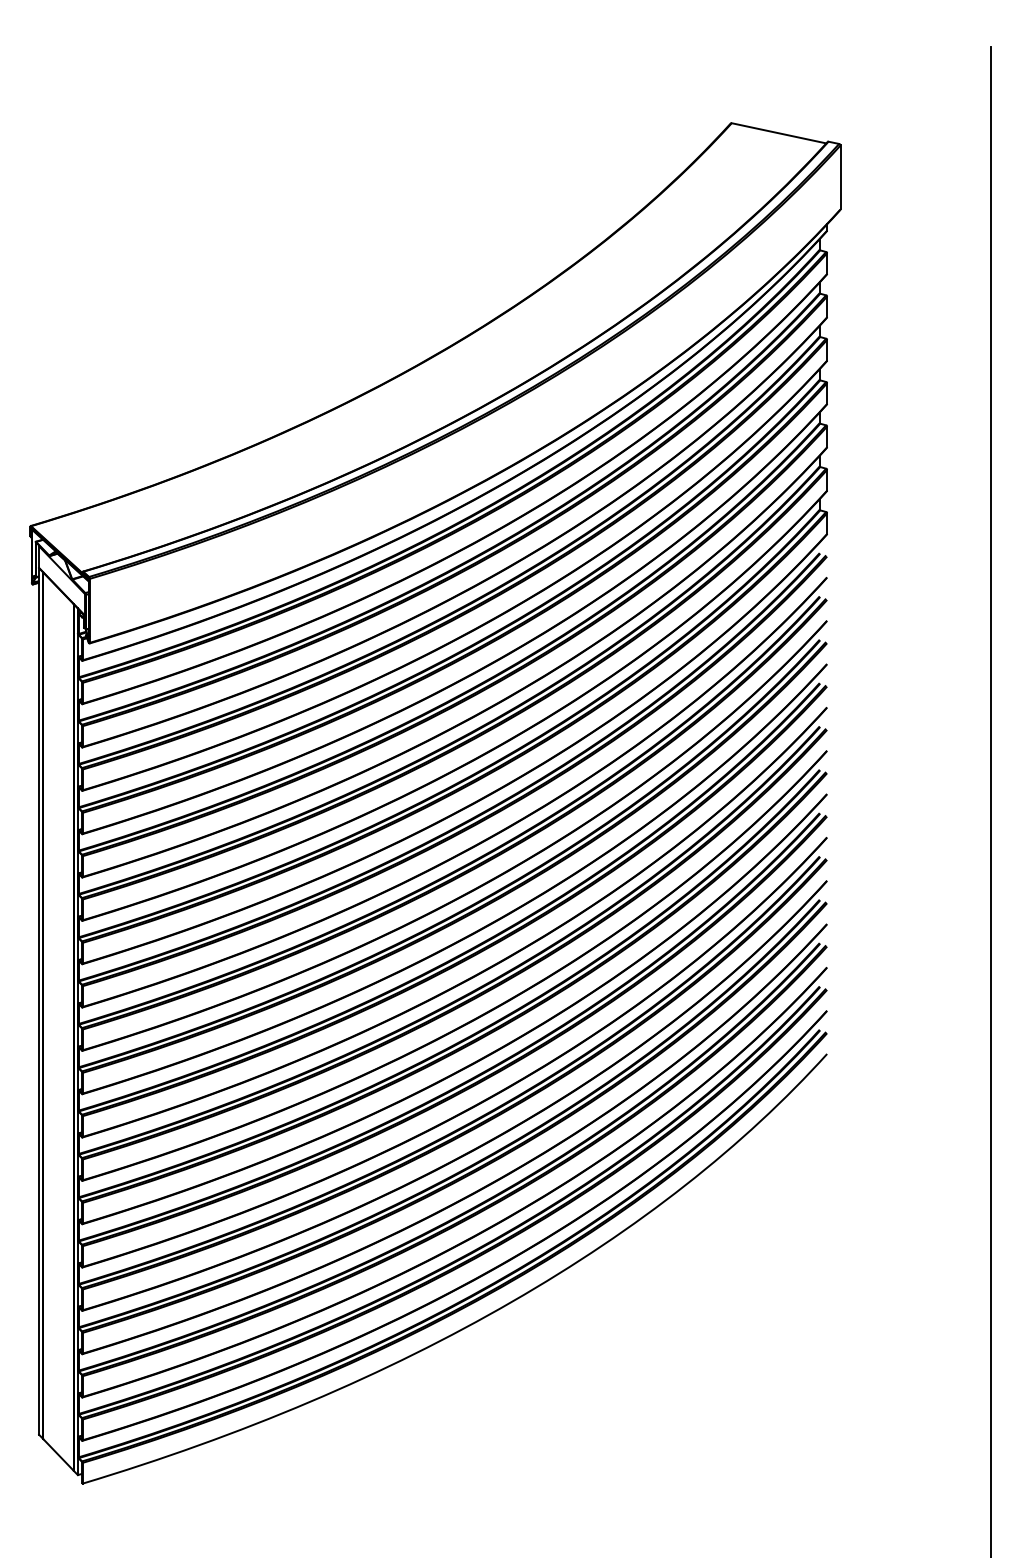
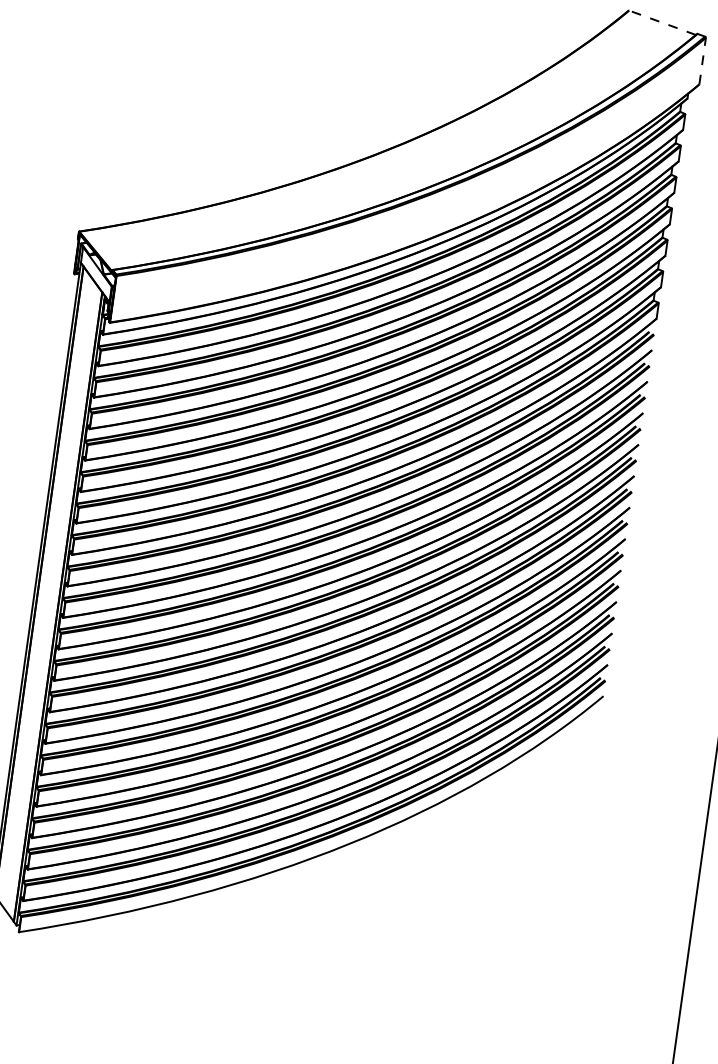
line: (778, 133) -> (662, 22), solid -> dashed
line: (840, 177) -> (702, 61), solid -> dashed

